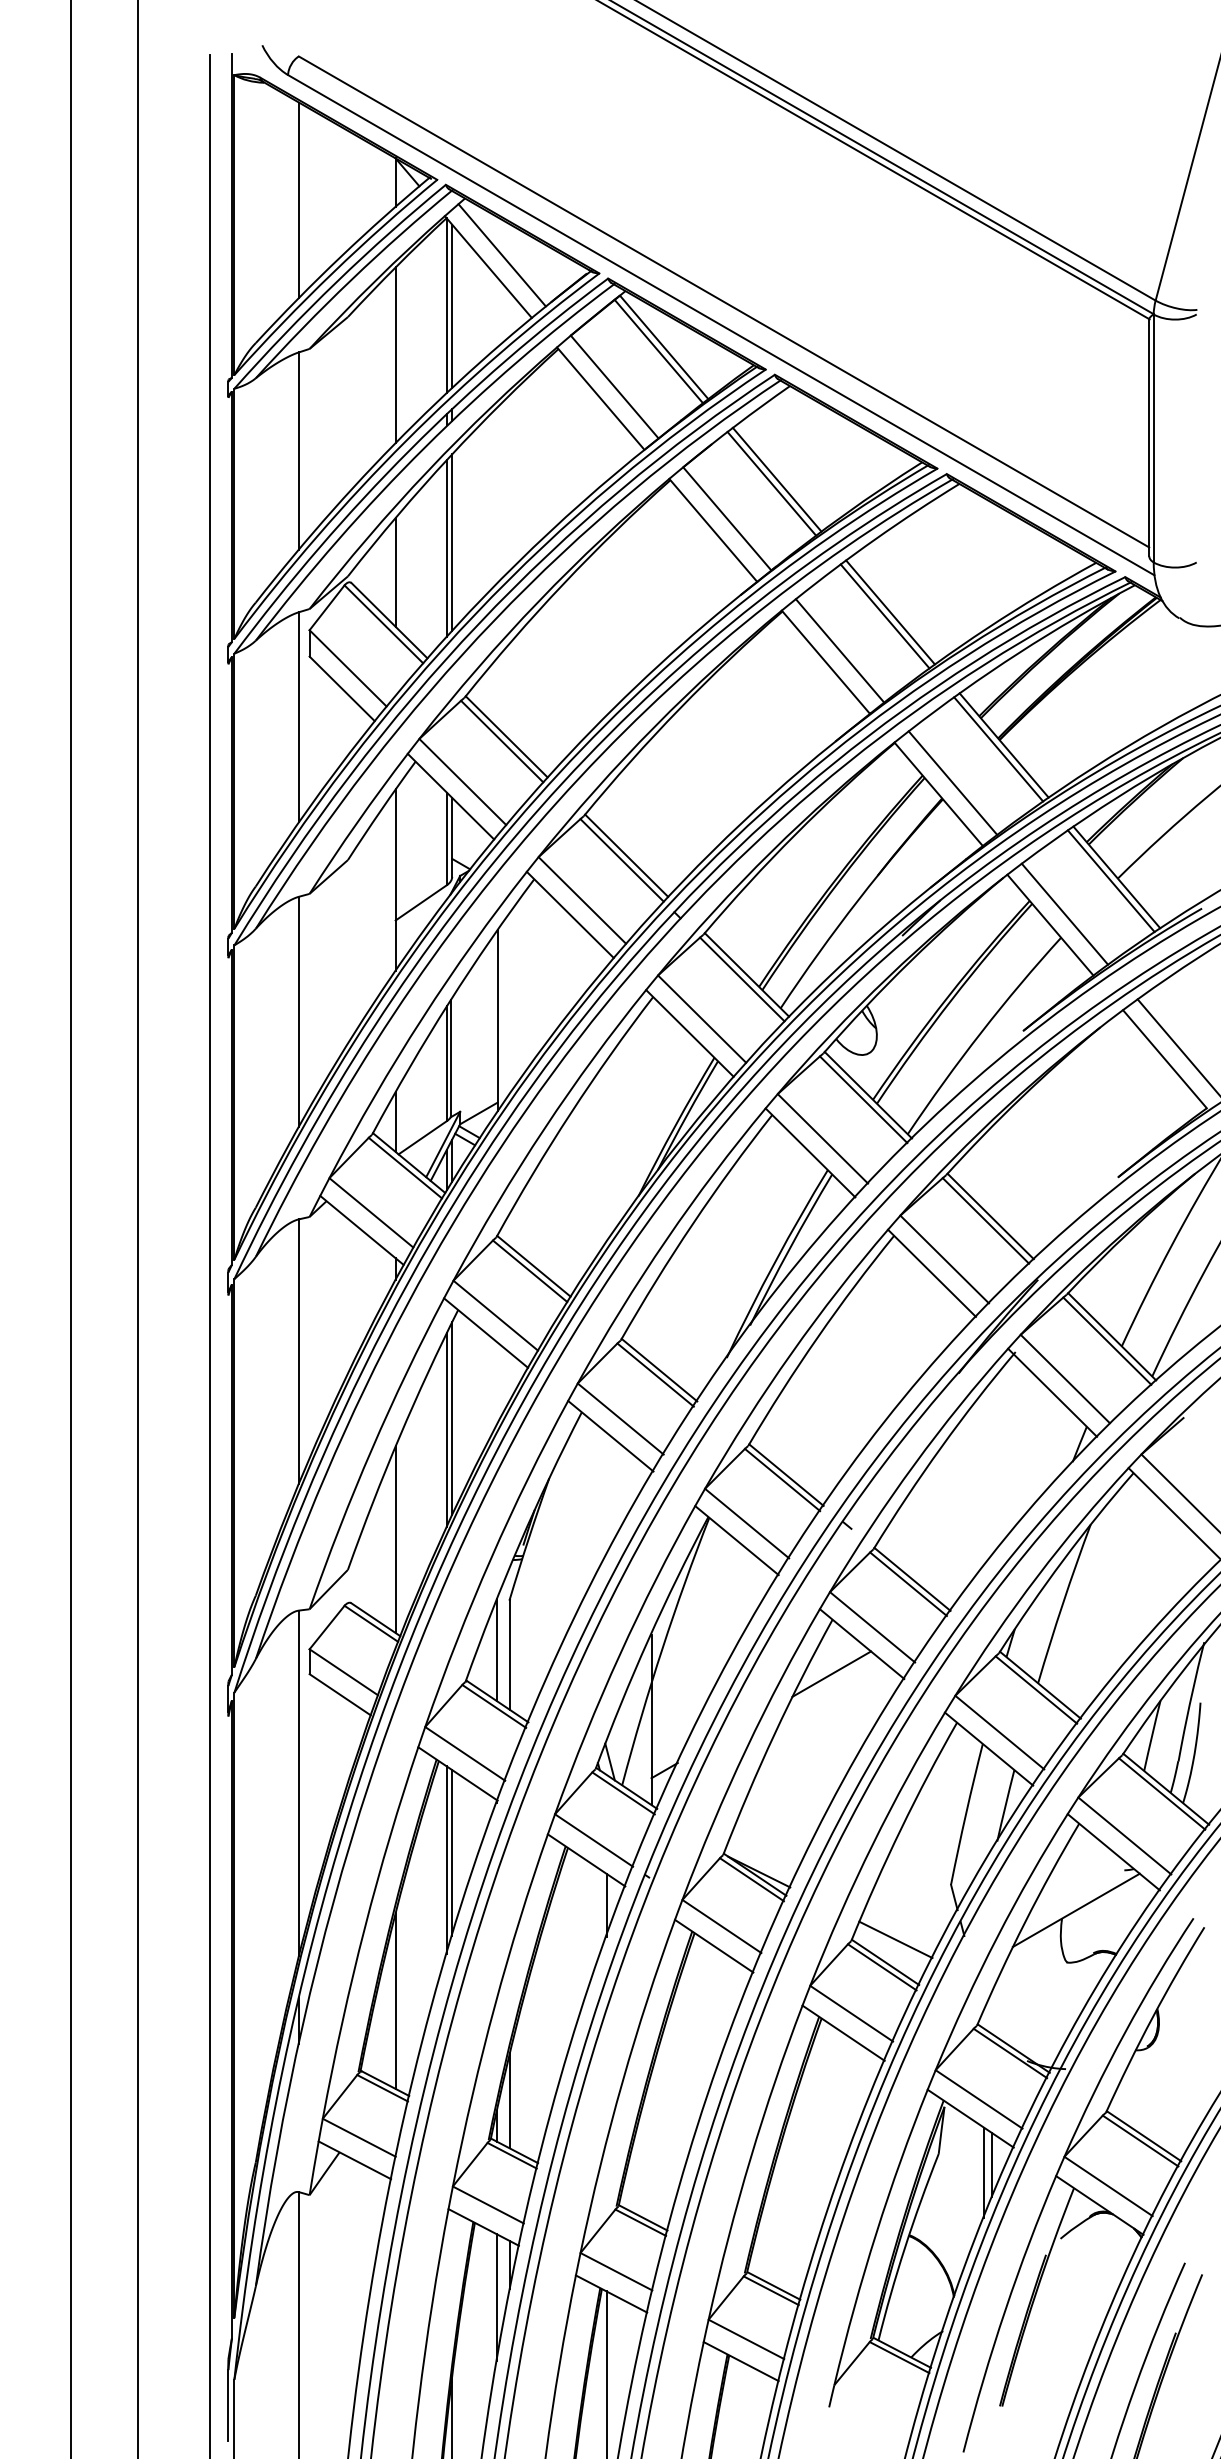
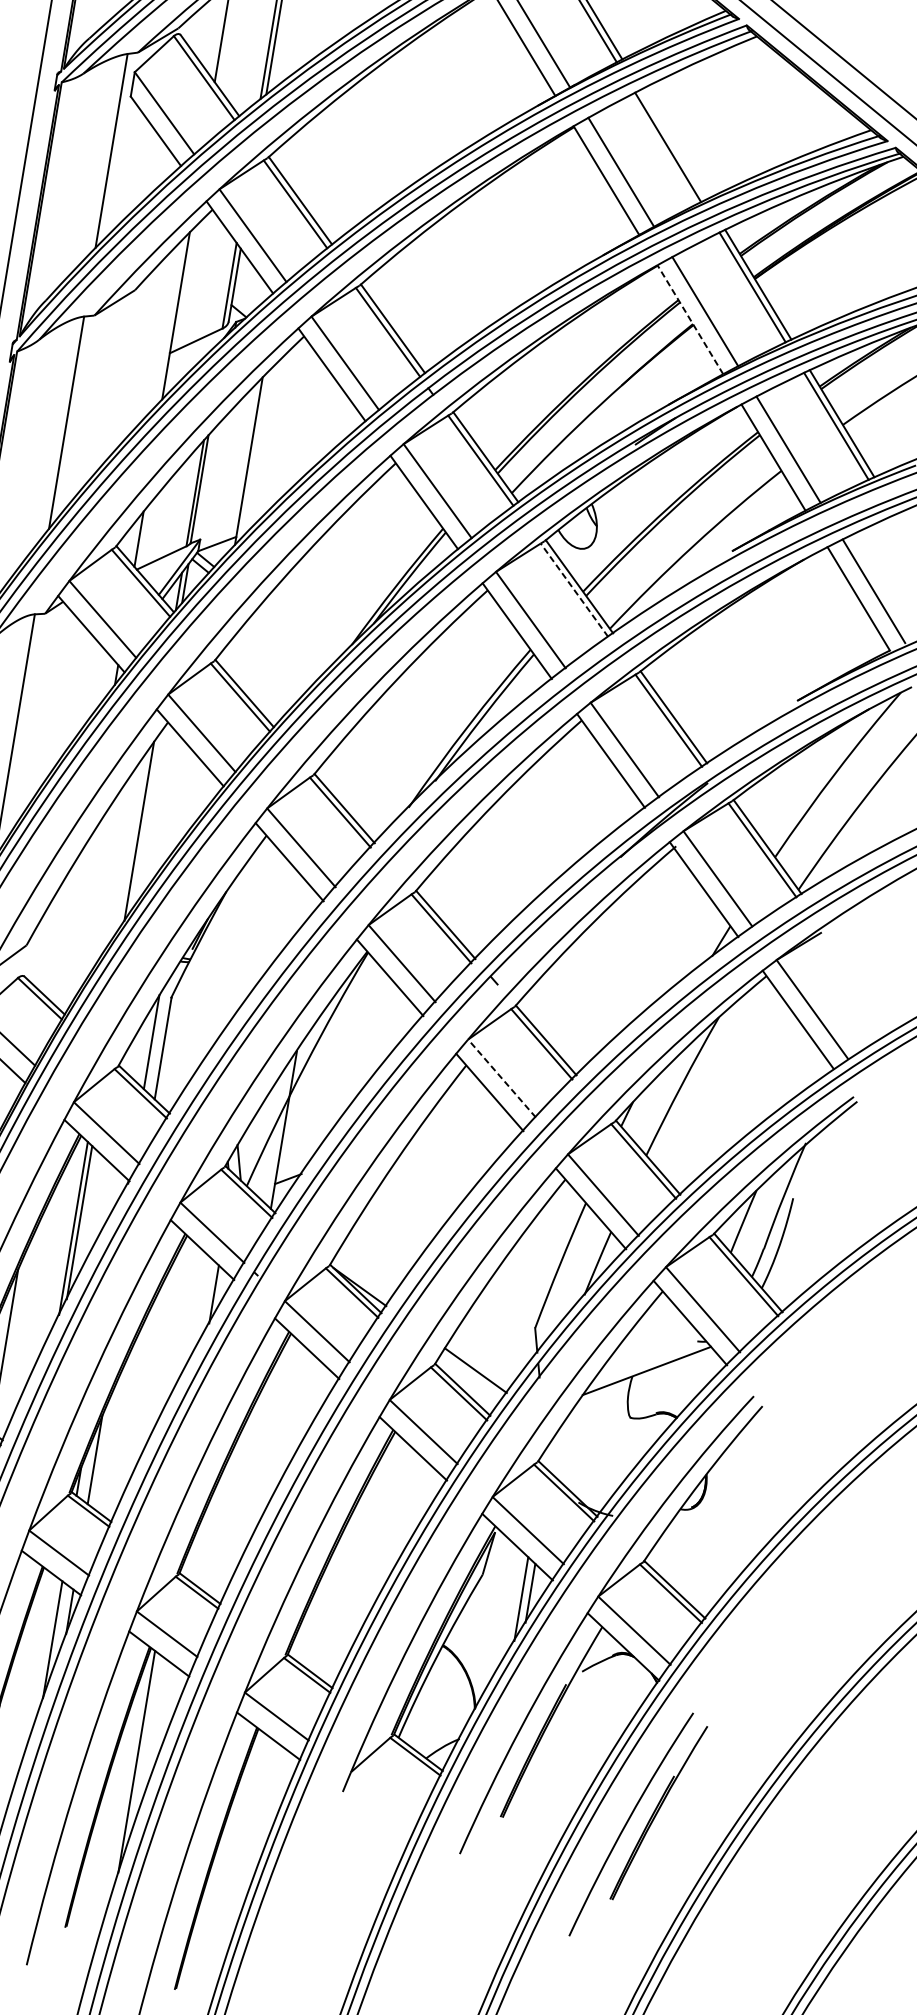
line: (890, 612) -> (673, 144), removed
line: (938, 793) -> (690, 319), solid -> dashed
line: (863, 1099) -> (574, 589), solid -> dashed
line: (452, 1418) -> (146, 821), removed
line: (395, 1539) -> (75, 924), removed
line: (872, 1626) -> (502, 1077), solid -> dashed
line: (831, 1673) -> (457, 1114), removed

